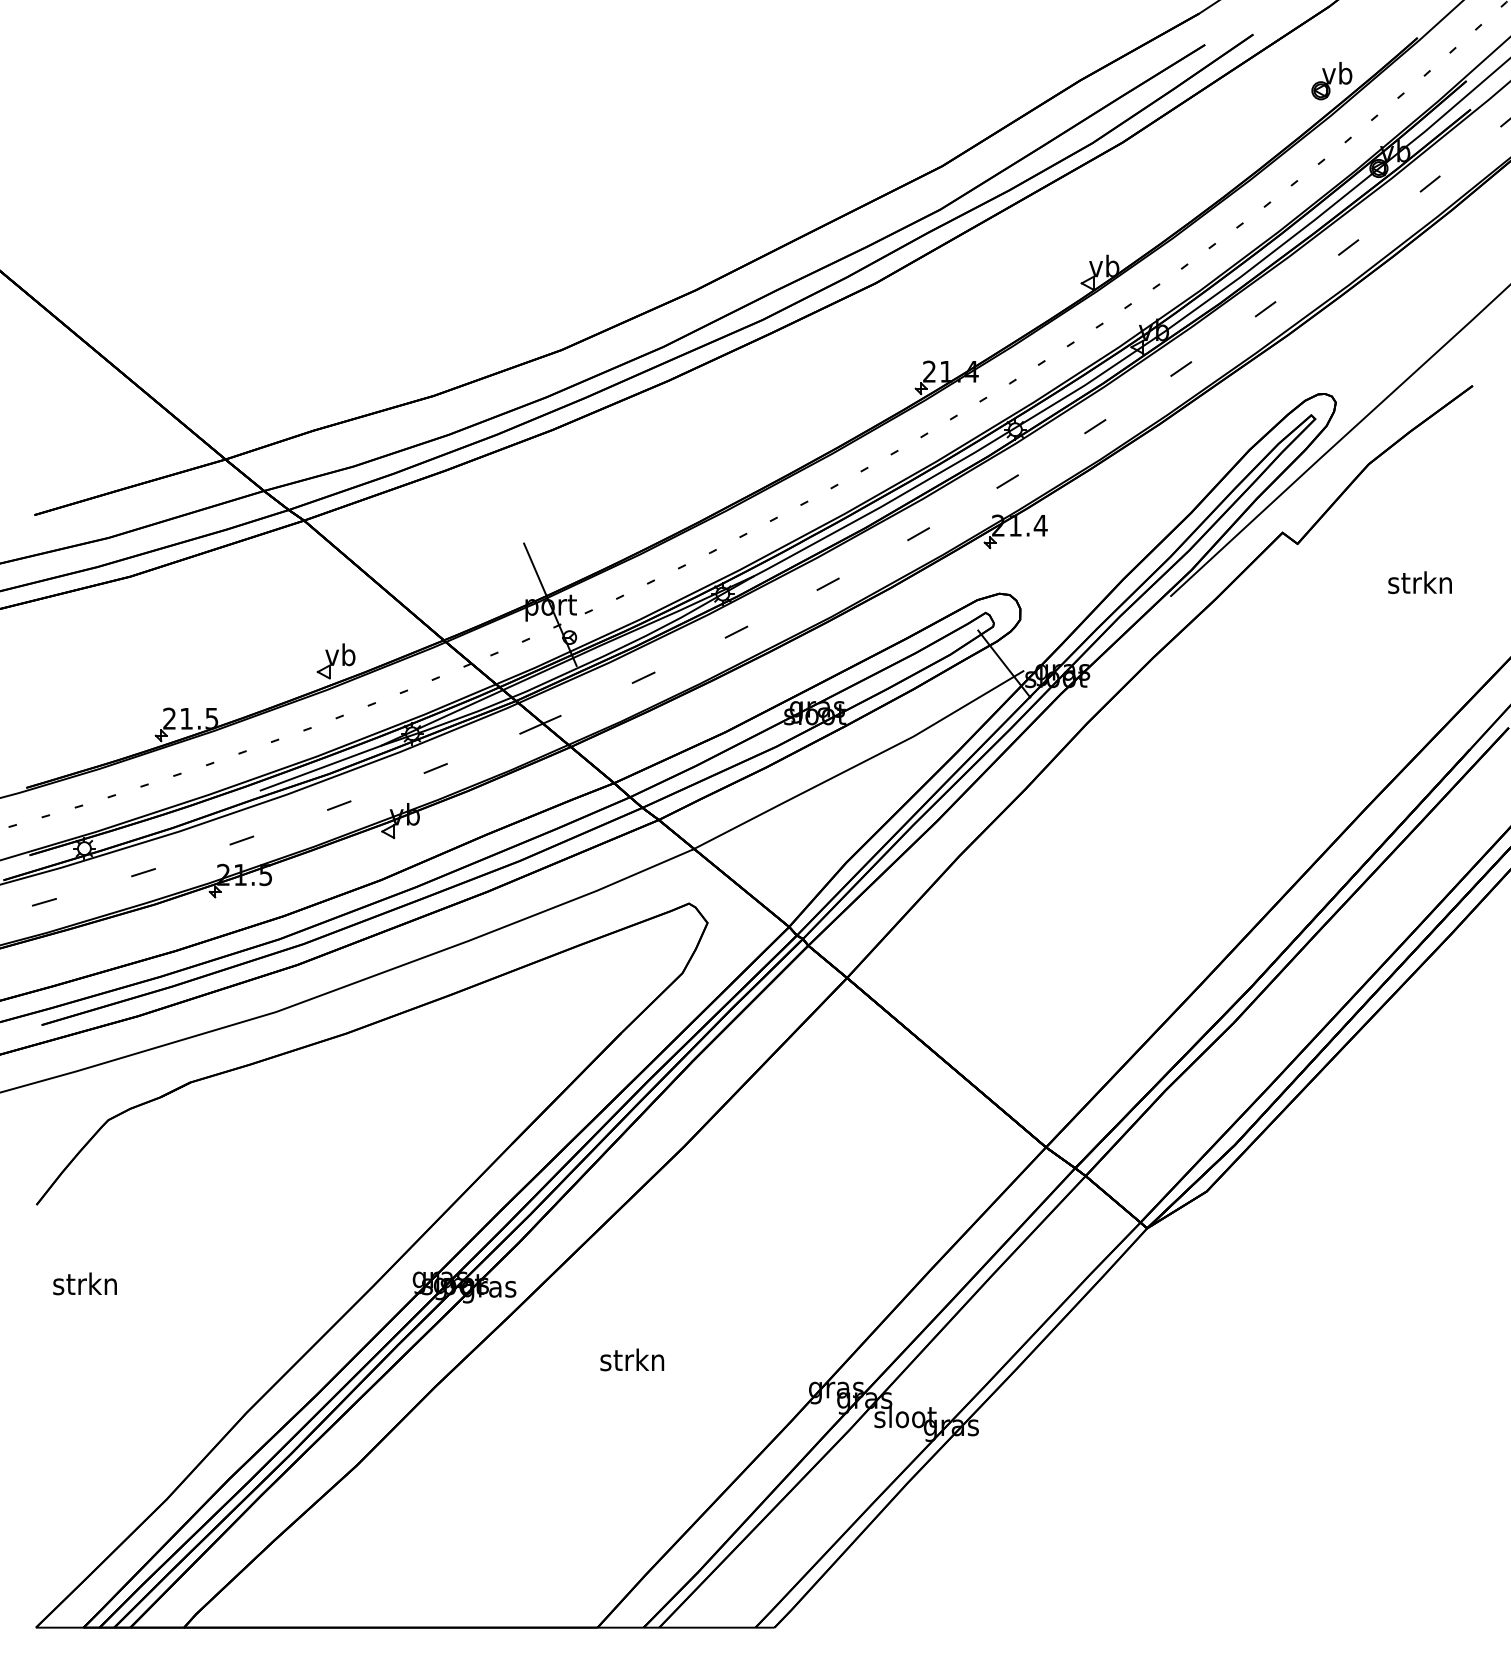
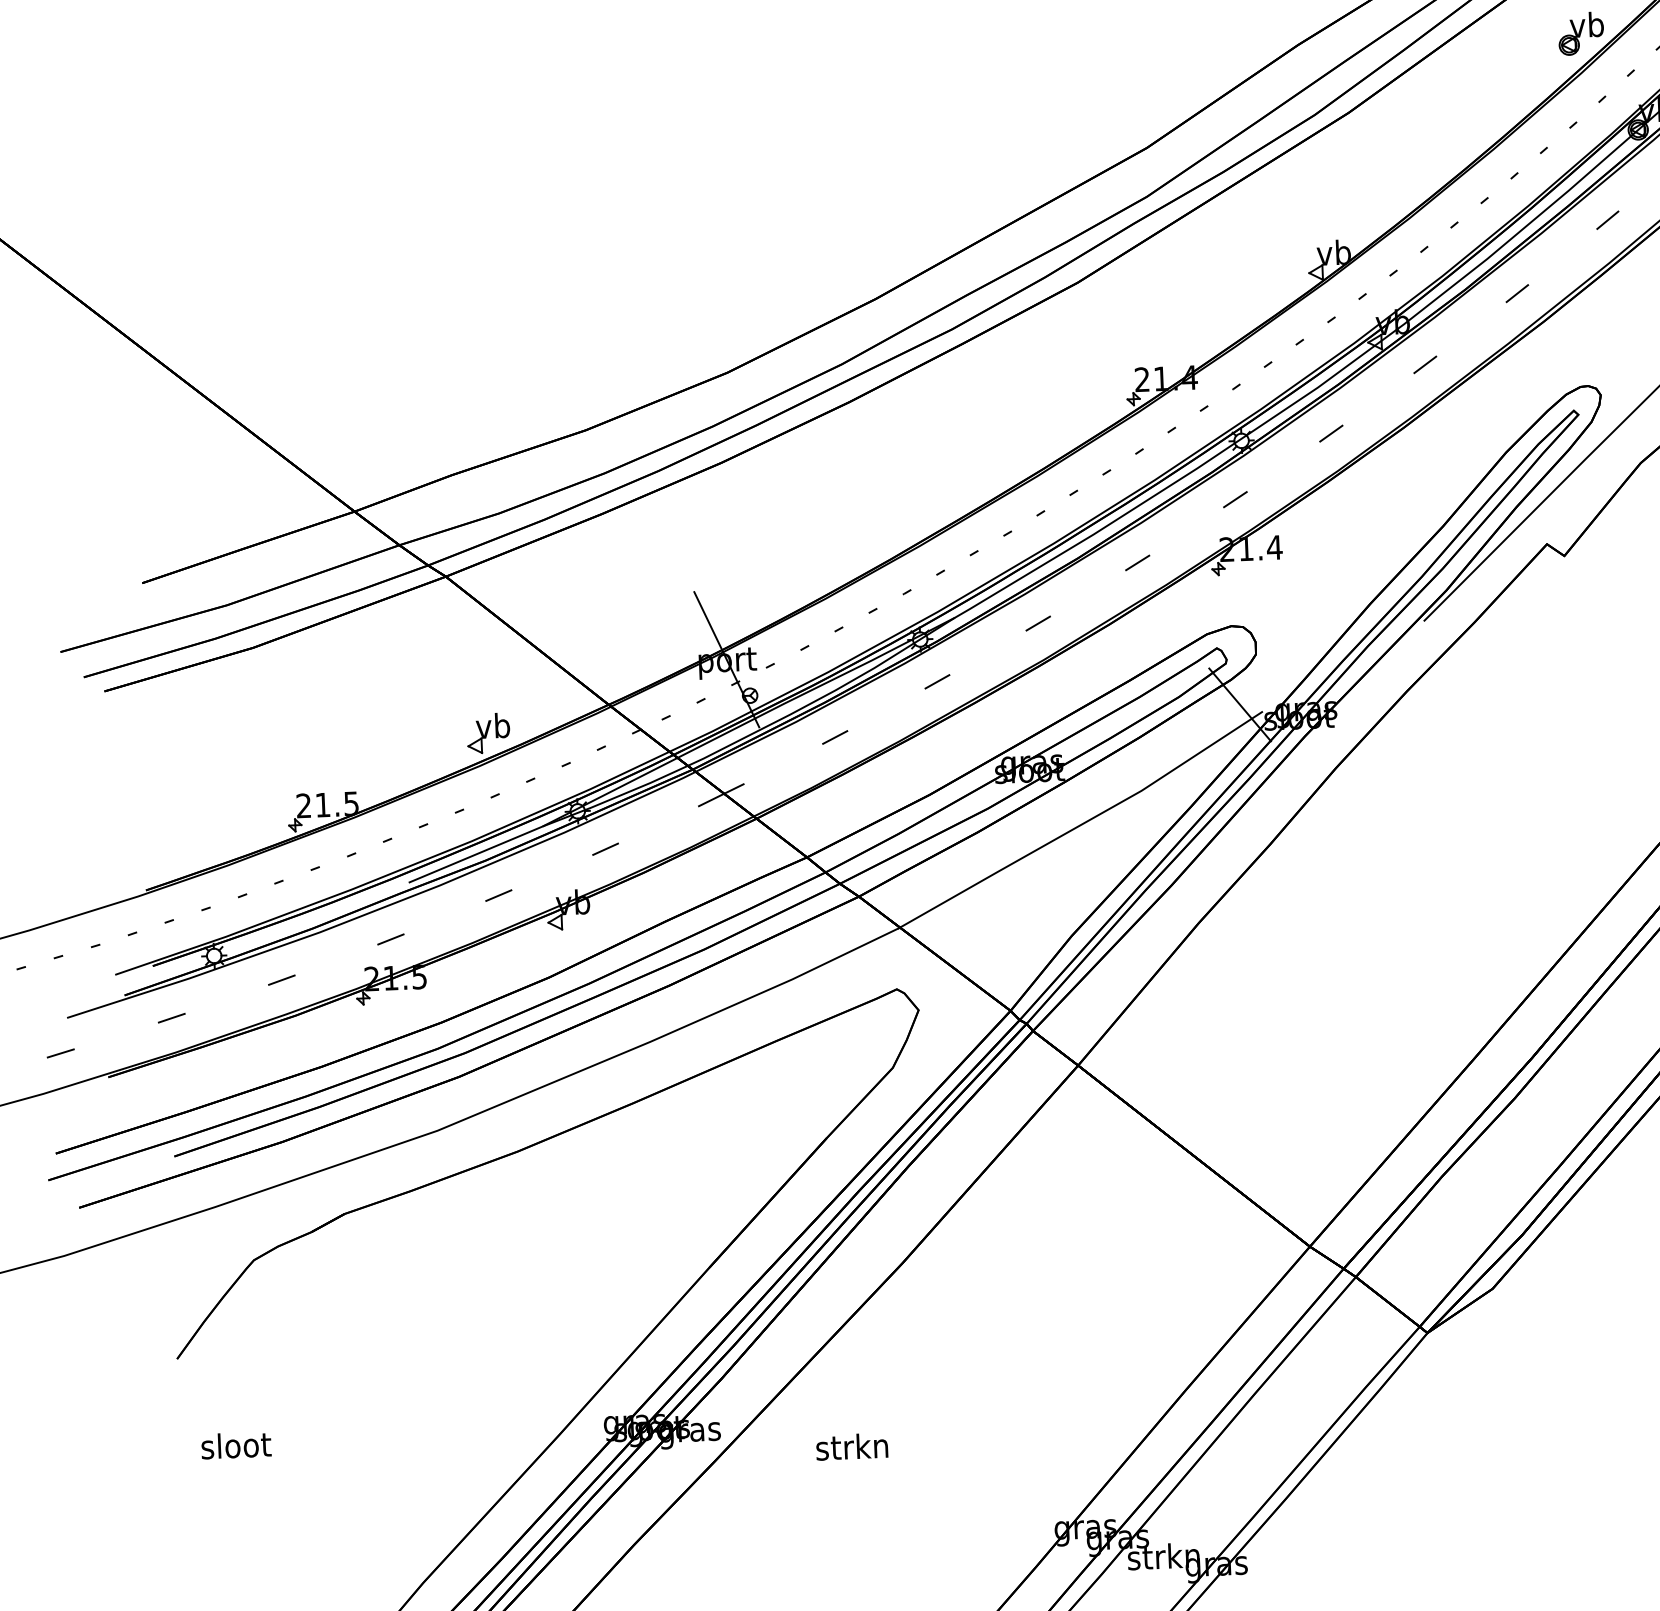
text: (84, 1283) -> (234, 1445), strkn -> sloot
text: (632, 1359) -> (852, 1446), moved
text: (904, 1416) -> (1163, 1556), sloot -> strkn

